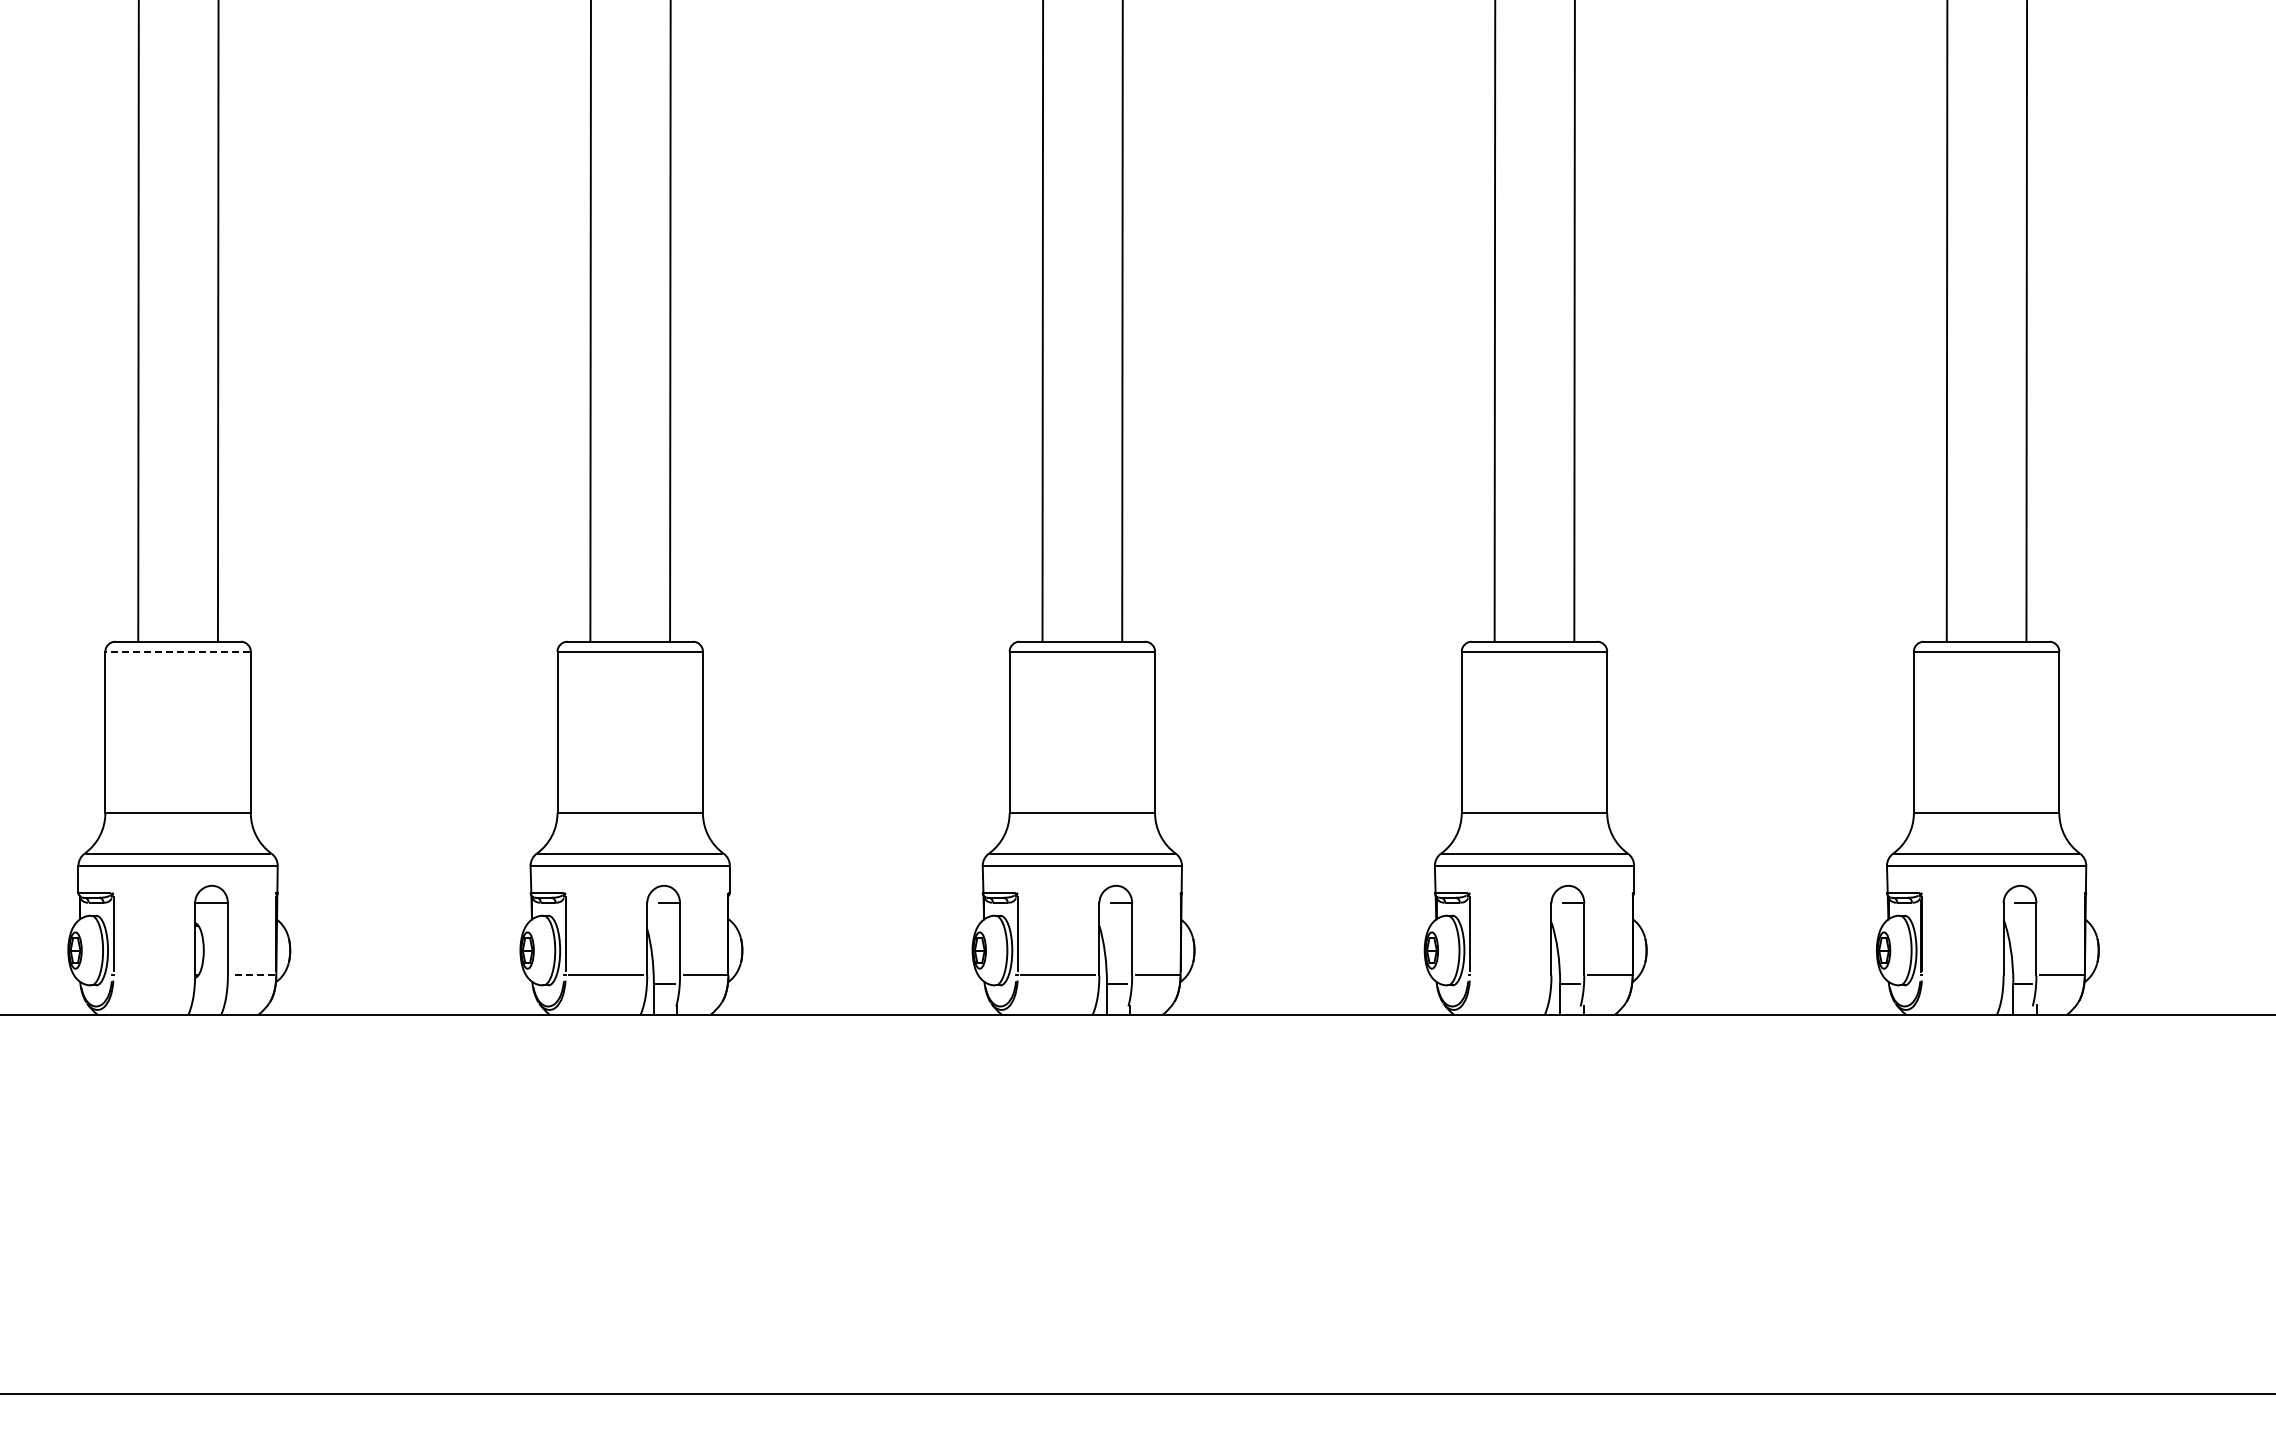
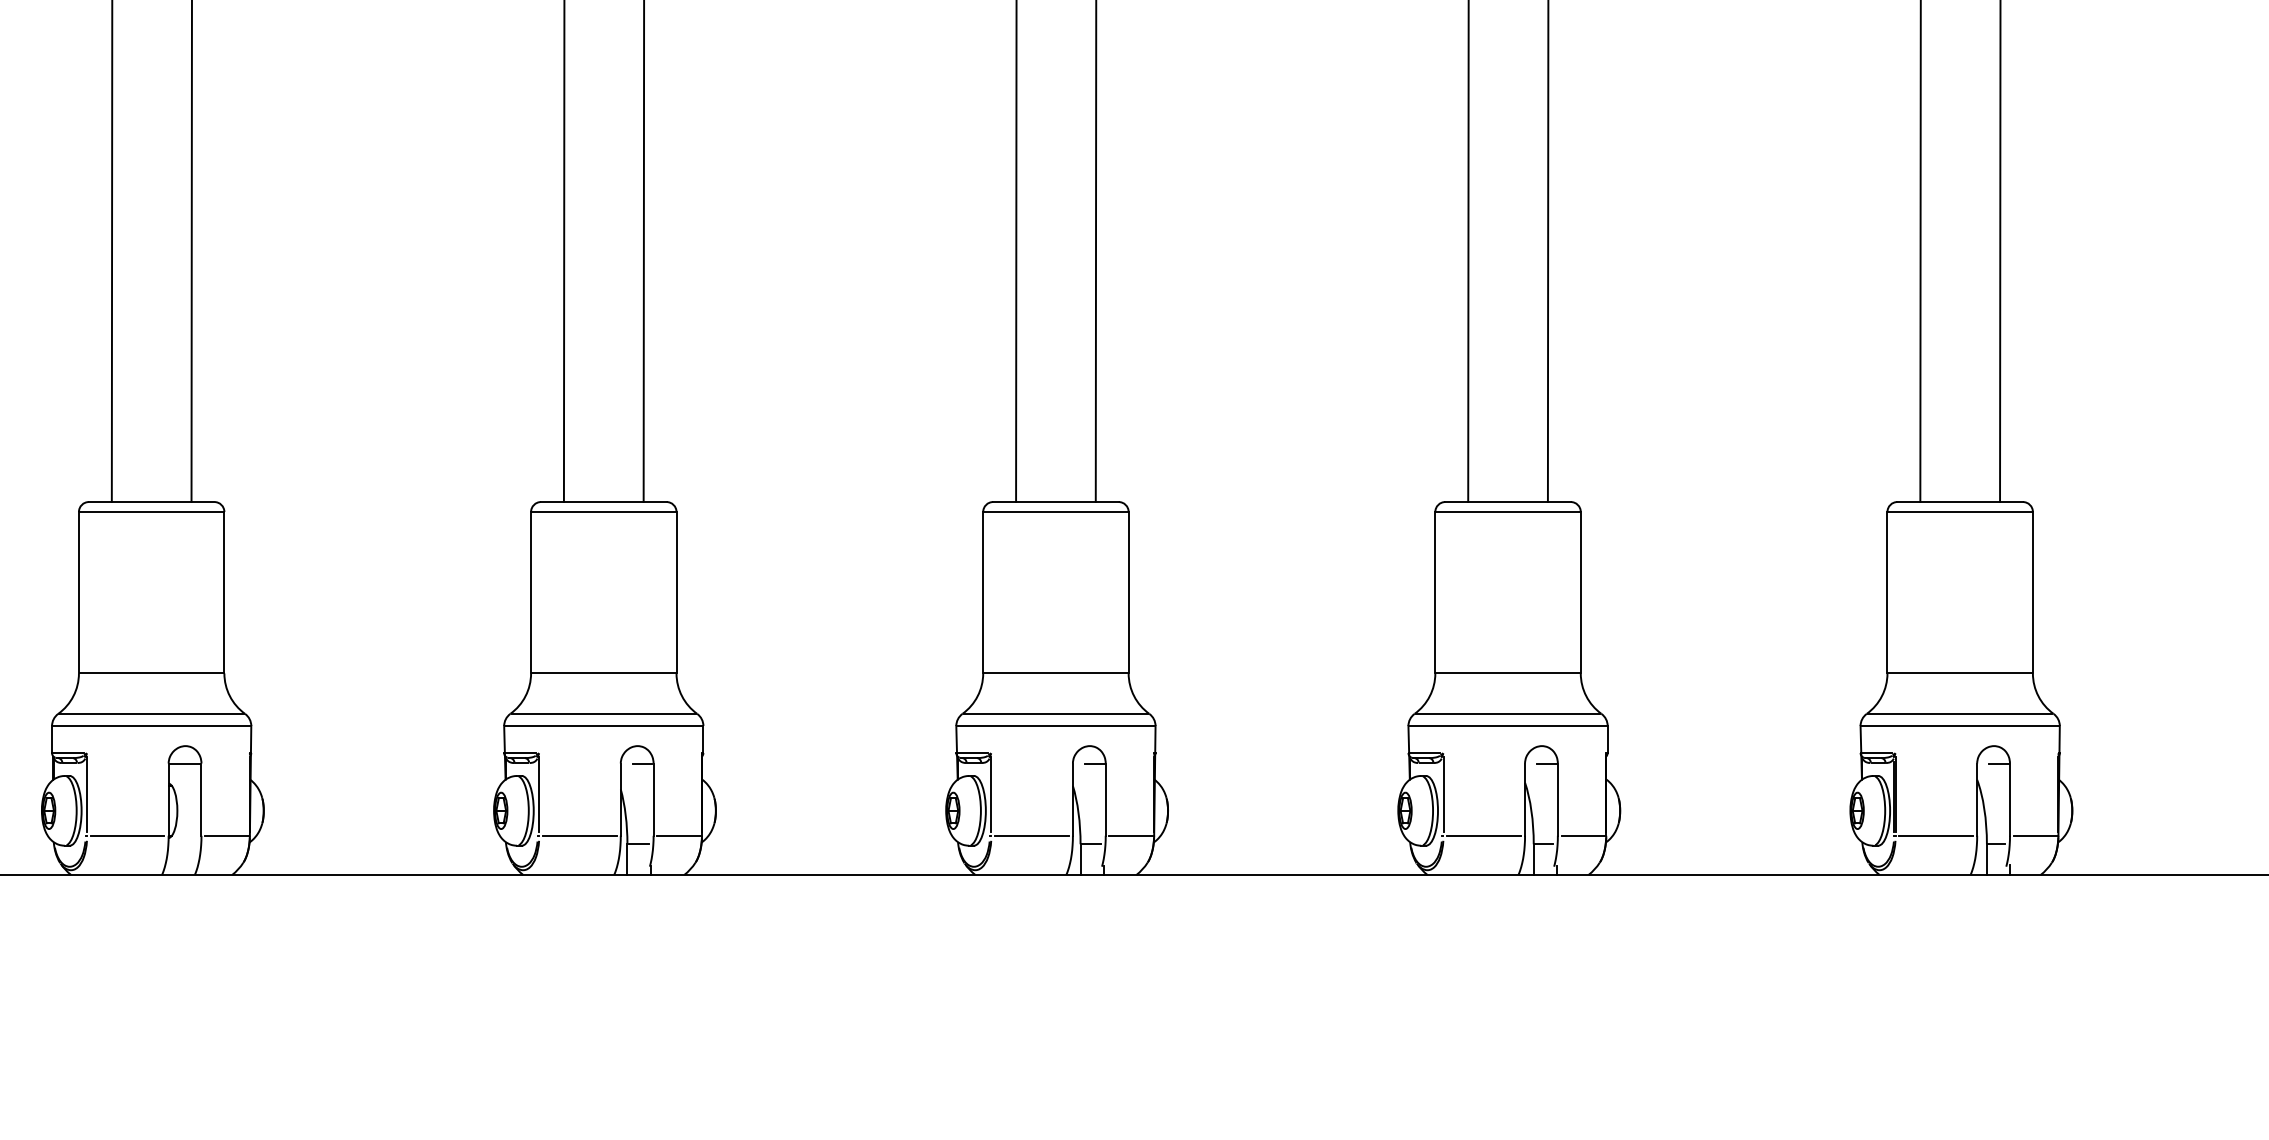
line: (178, 651) -> (152, 511), dashed -> solid
line: (153, 975) -> (127, 835), added
line: (253, 975) -> (227, 835), dashed -> solid
line: (1510, 975) -> (1484, 835), added
line: (1962, 975) -> (1936, 835), added

